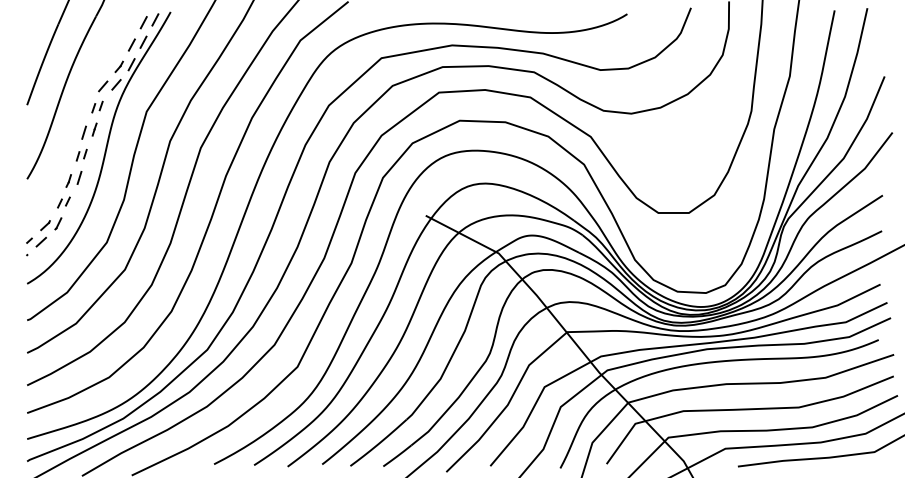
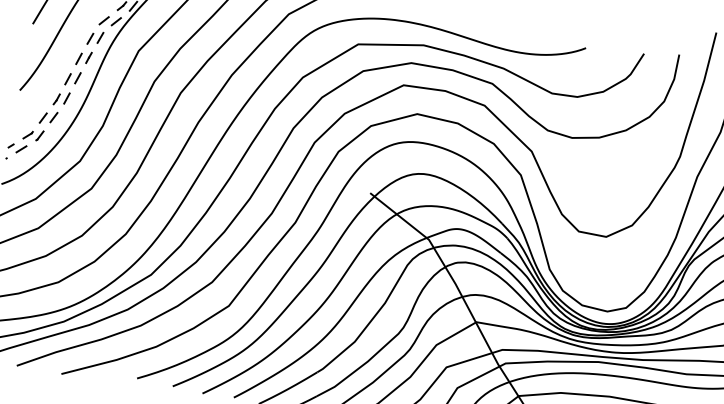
part: (97, 106) -> (95, 37), size x1.43
part: (81, 154) -> (72, 77), size x1.43
part: (63, 202) -> (48, 117), size x1.43

